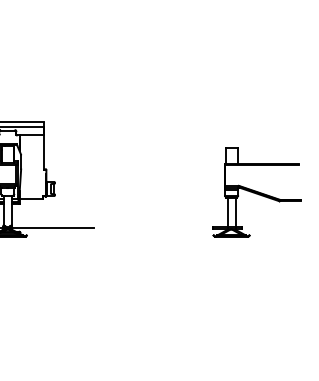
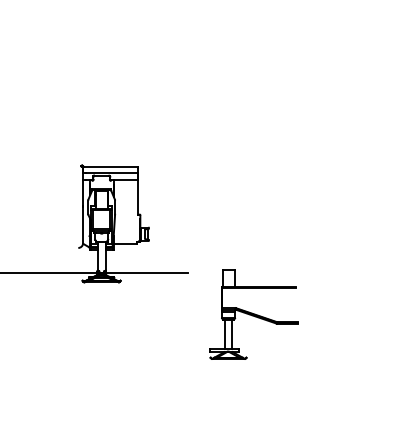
part: (256, 192) -> (253, 314), moved

